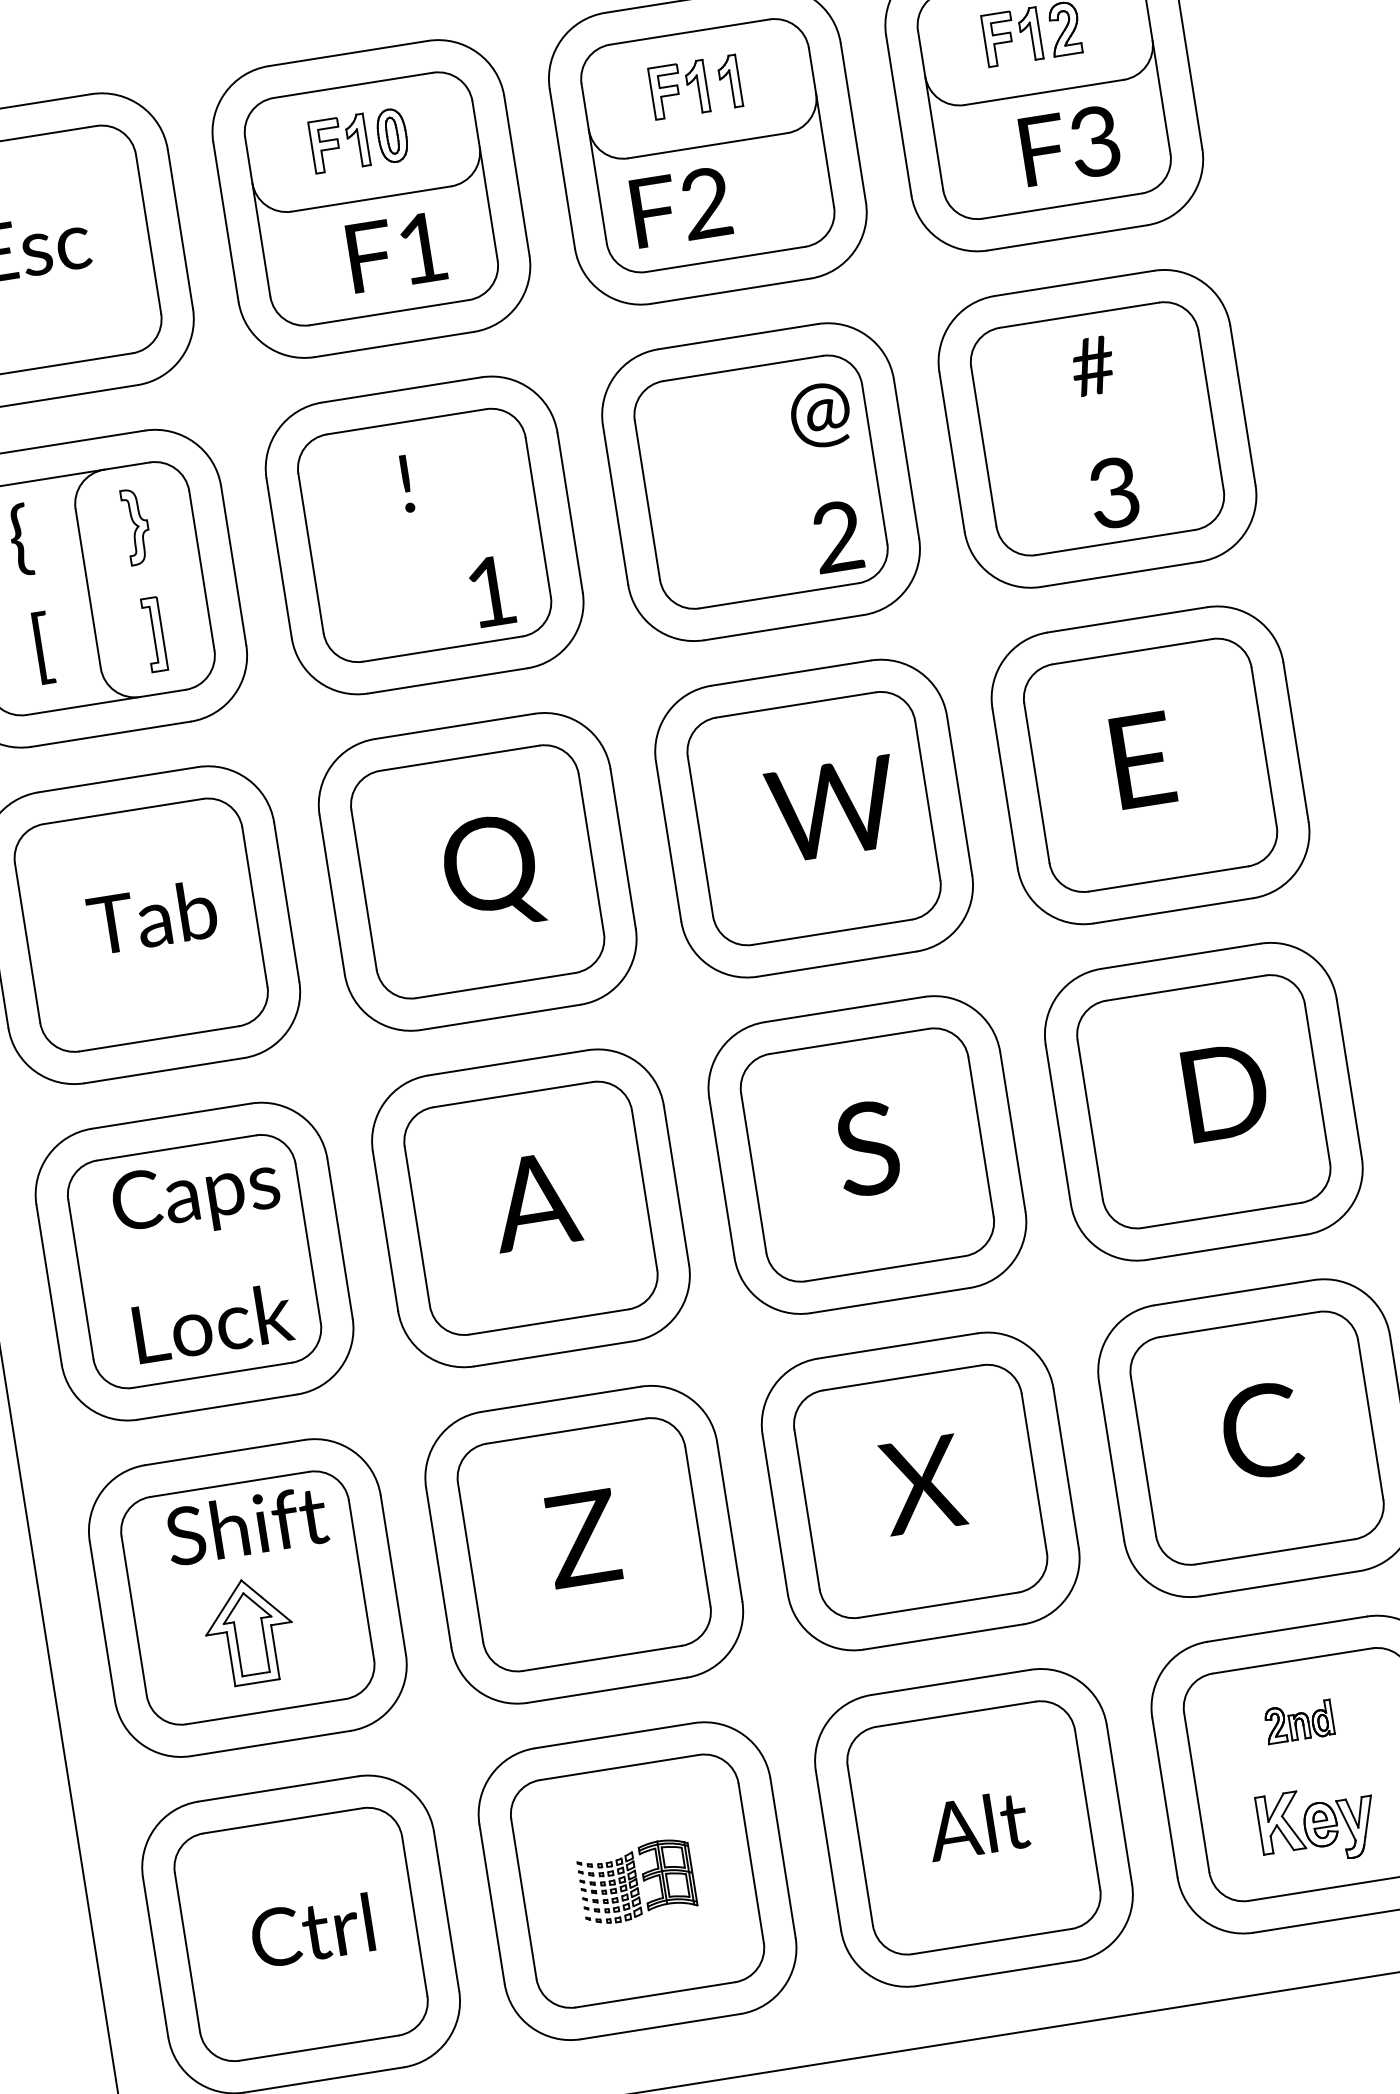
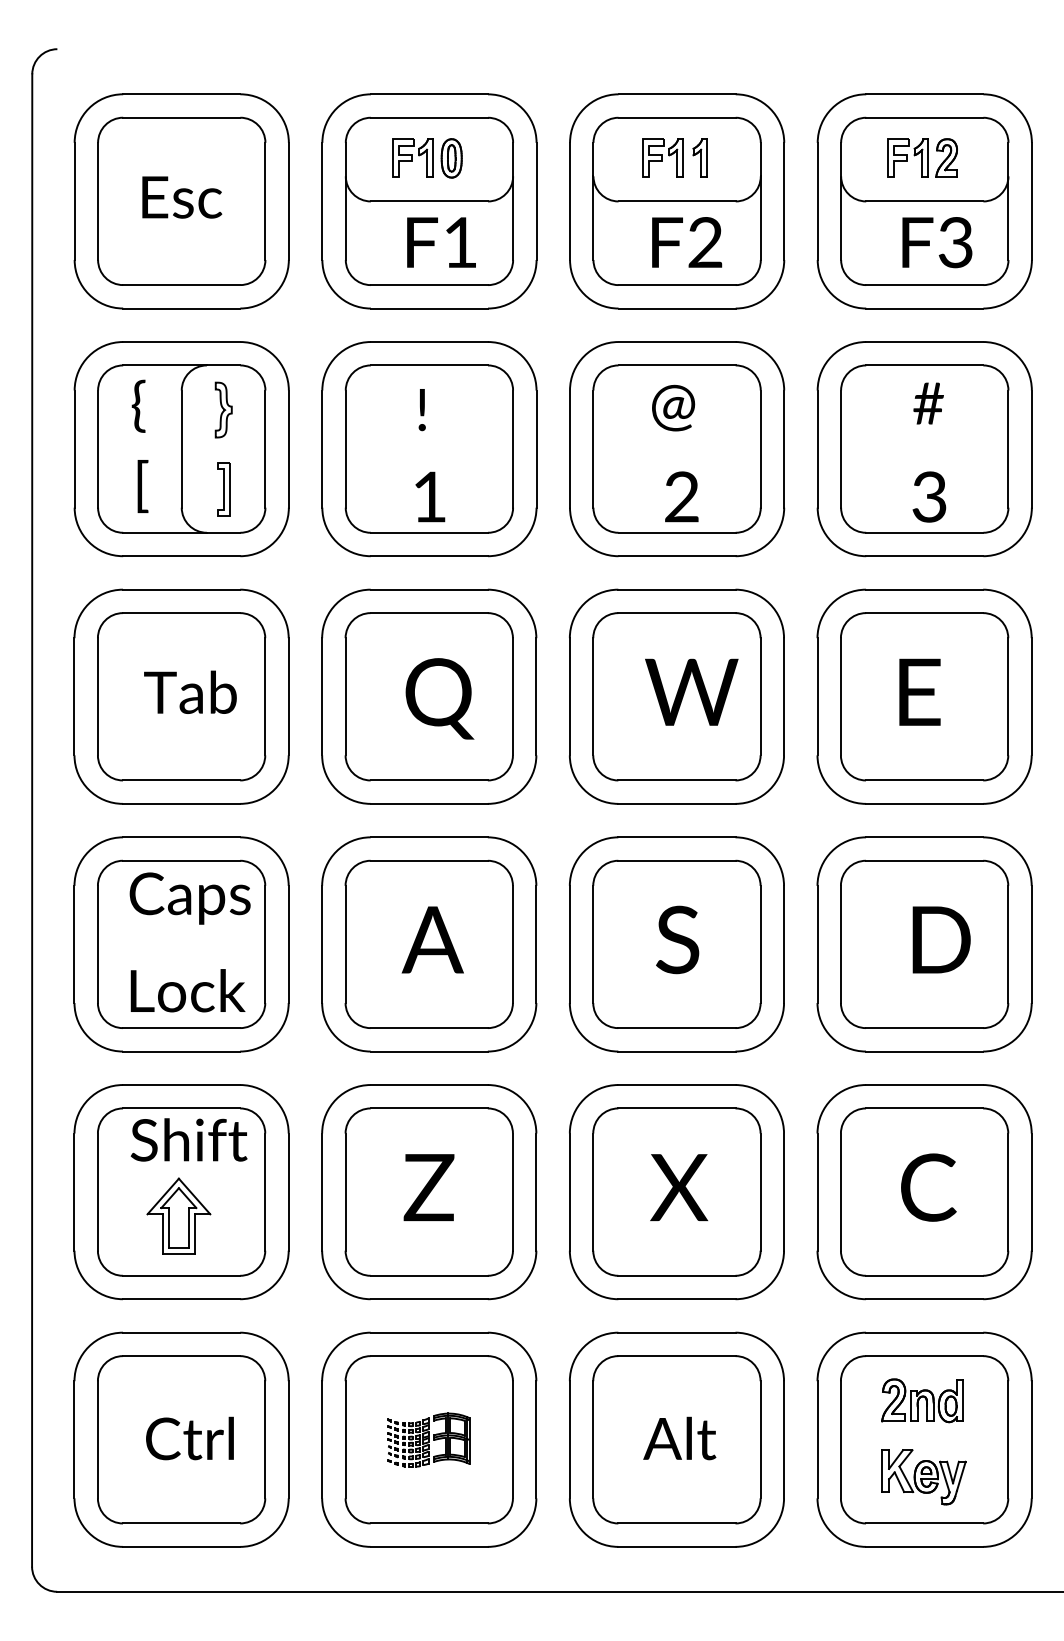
text: (681, 207) -> (687, 242), moved
text: (820, 414) -> (673, 407), moved
text: (837, 536) -> (681, 496), moved
text: (491, 590) -> (430, 496), moved
part: (1299, 1721) -> (922, 1400), size x1.67

